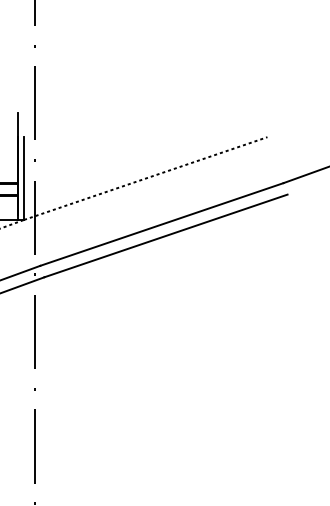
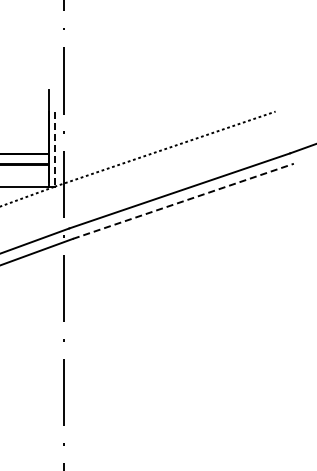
line: (24, 178) -> (54, 149), solid -> dashed
line: (166, 236) -> (183, 201), solid -> dashed

